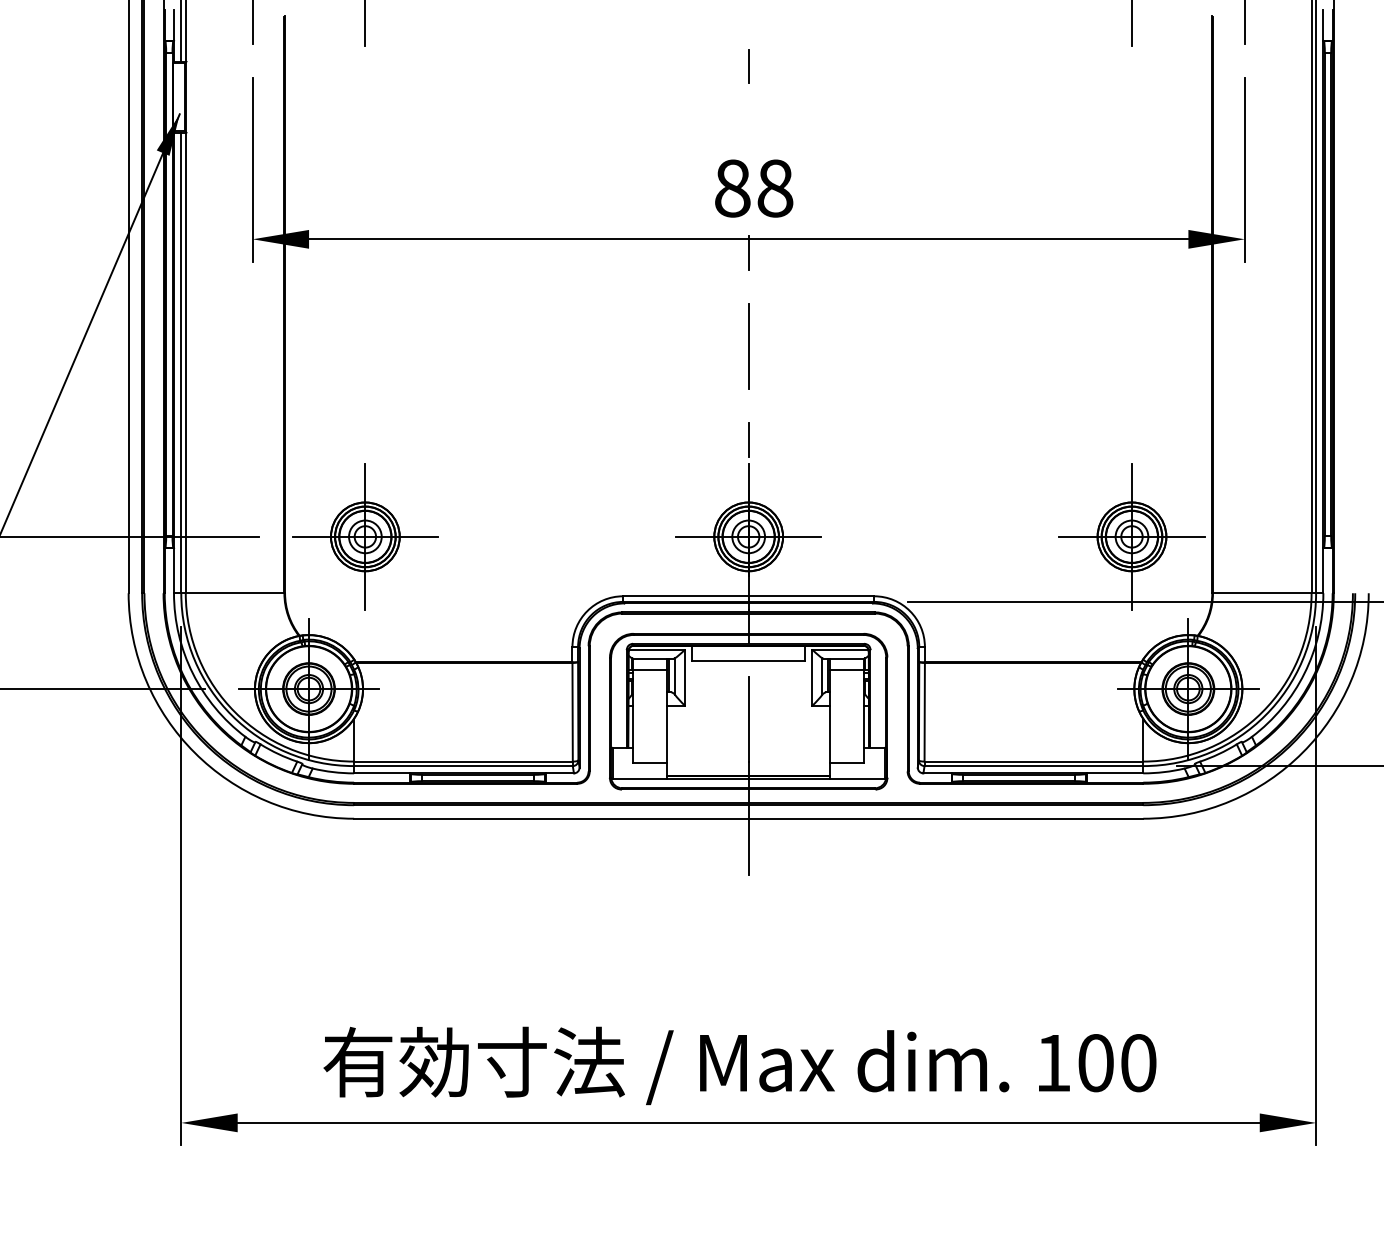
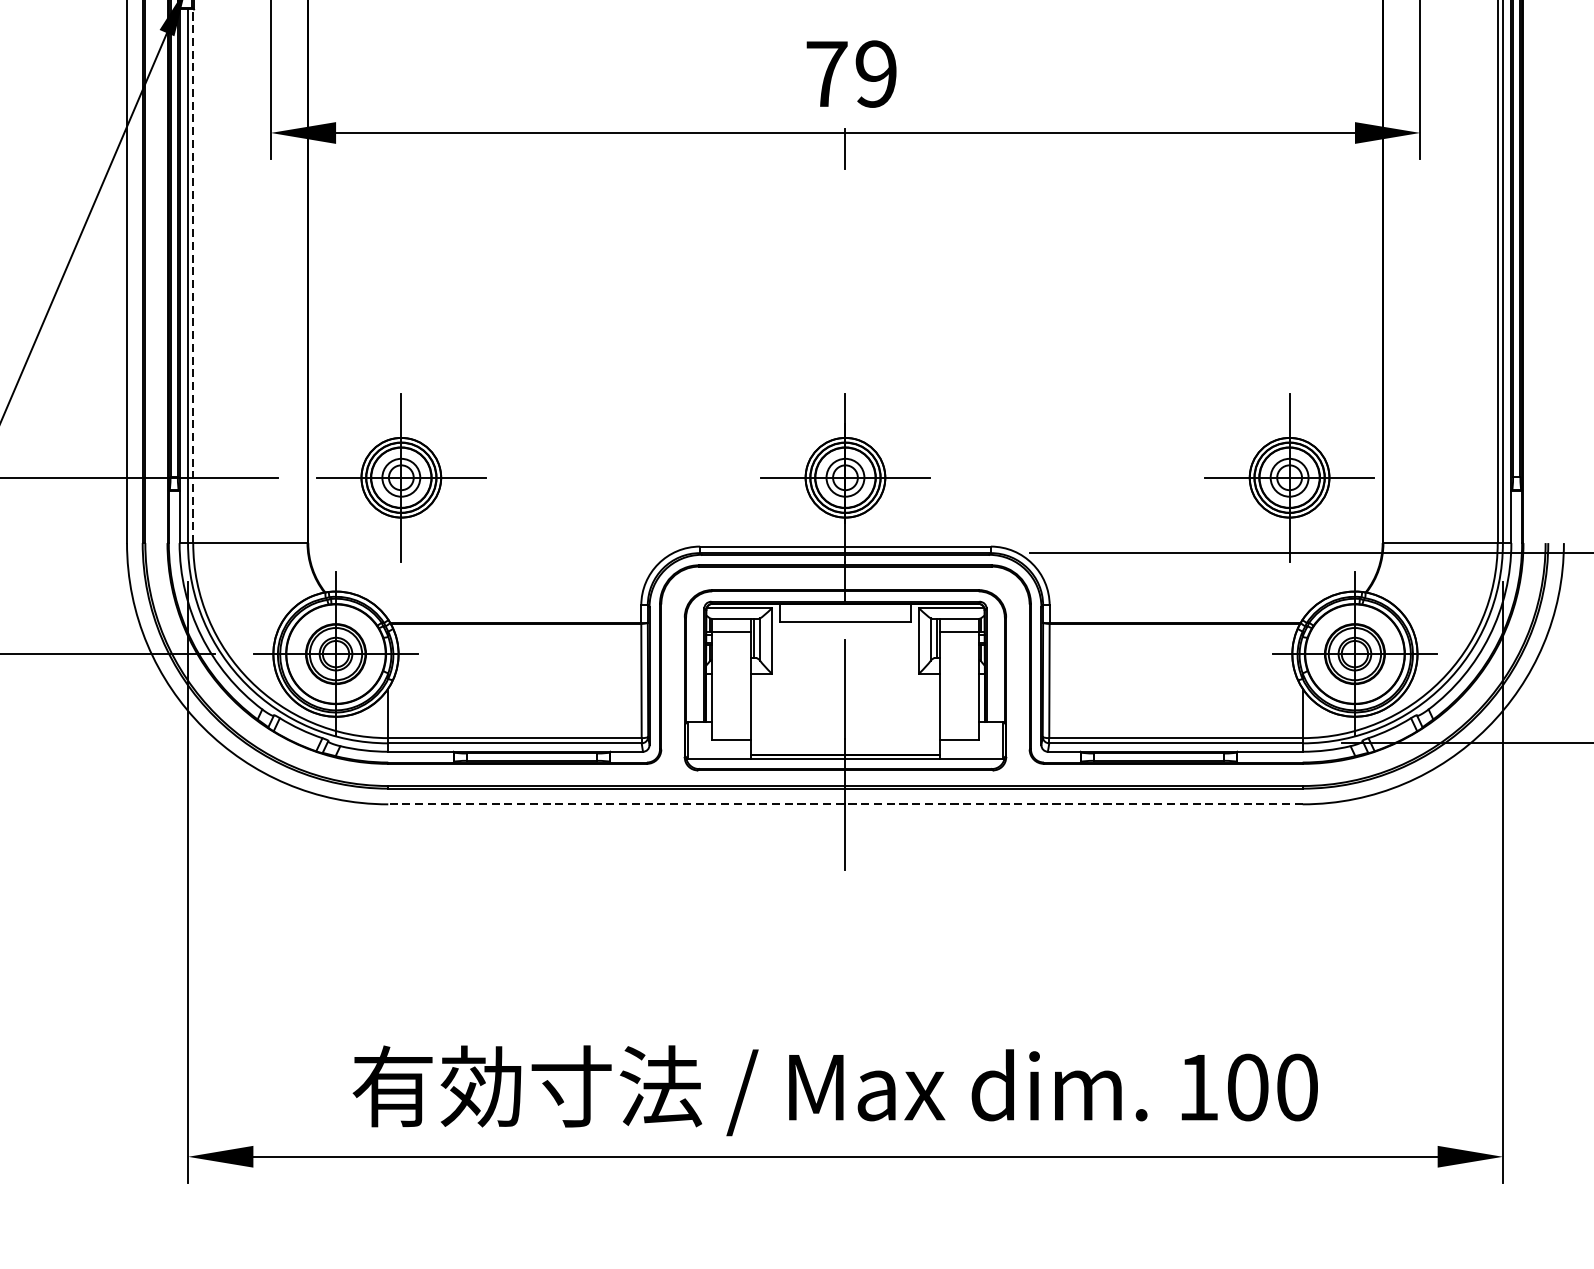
text: (754, 188) -> (852, 74), 88 -> 79
line: (748, 346) -> (845, 257), removed
line: (185, 362) -> (192, 275), solid -> dashed
line: (748, 439) -> (845, 364), removed
line: (748, 818) -> (845, 804), solid -> dashed

